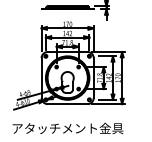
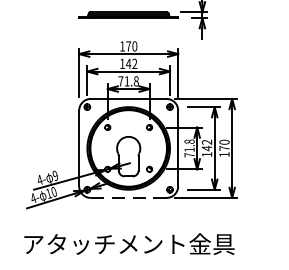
line: (67, 104) -> (128, 198), solid -> dashed

